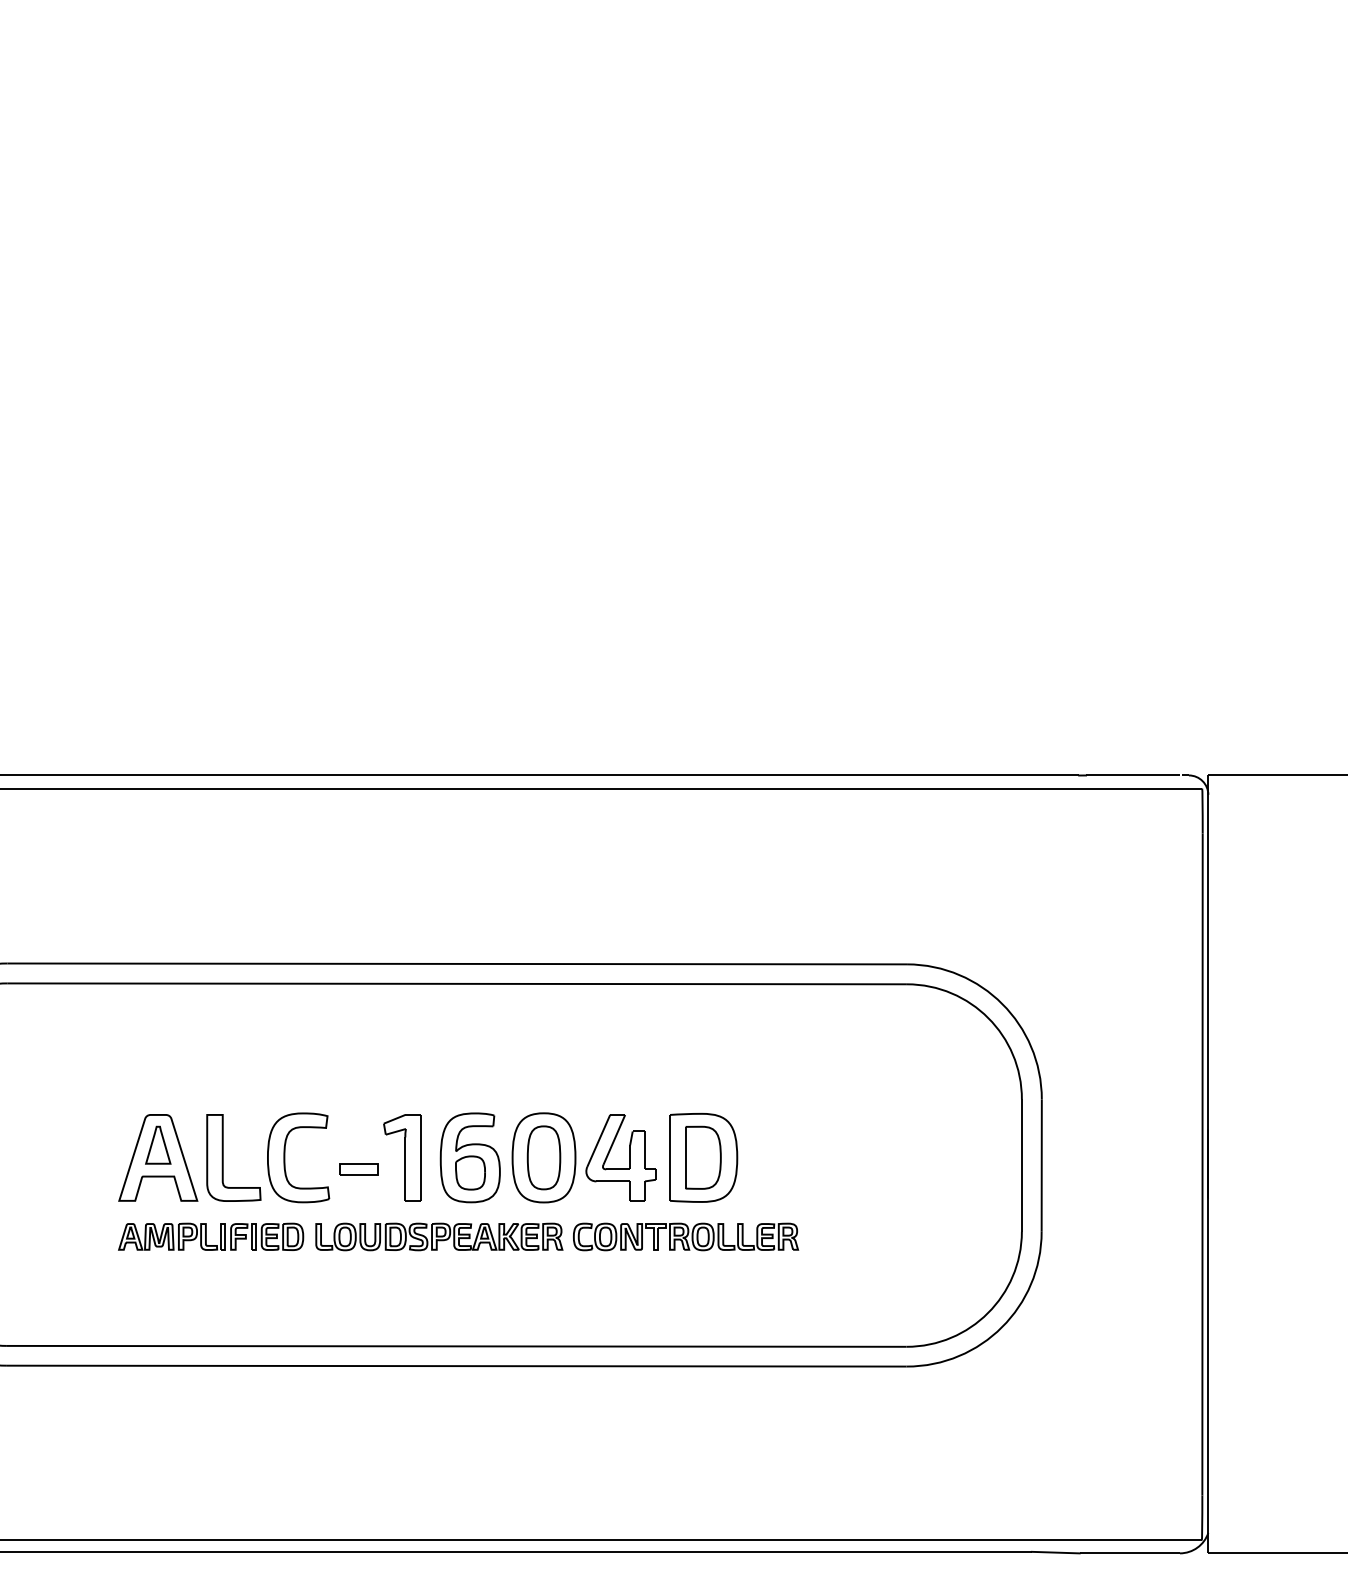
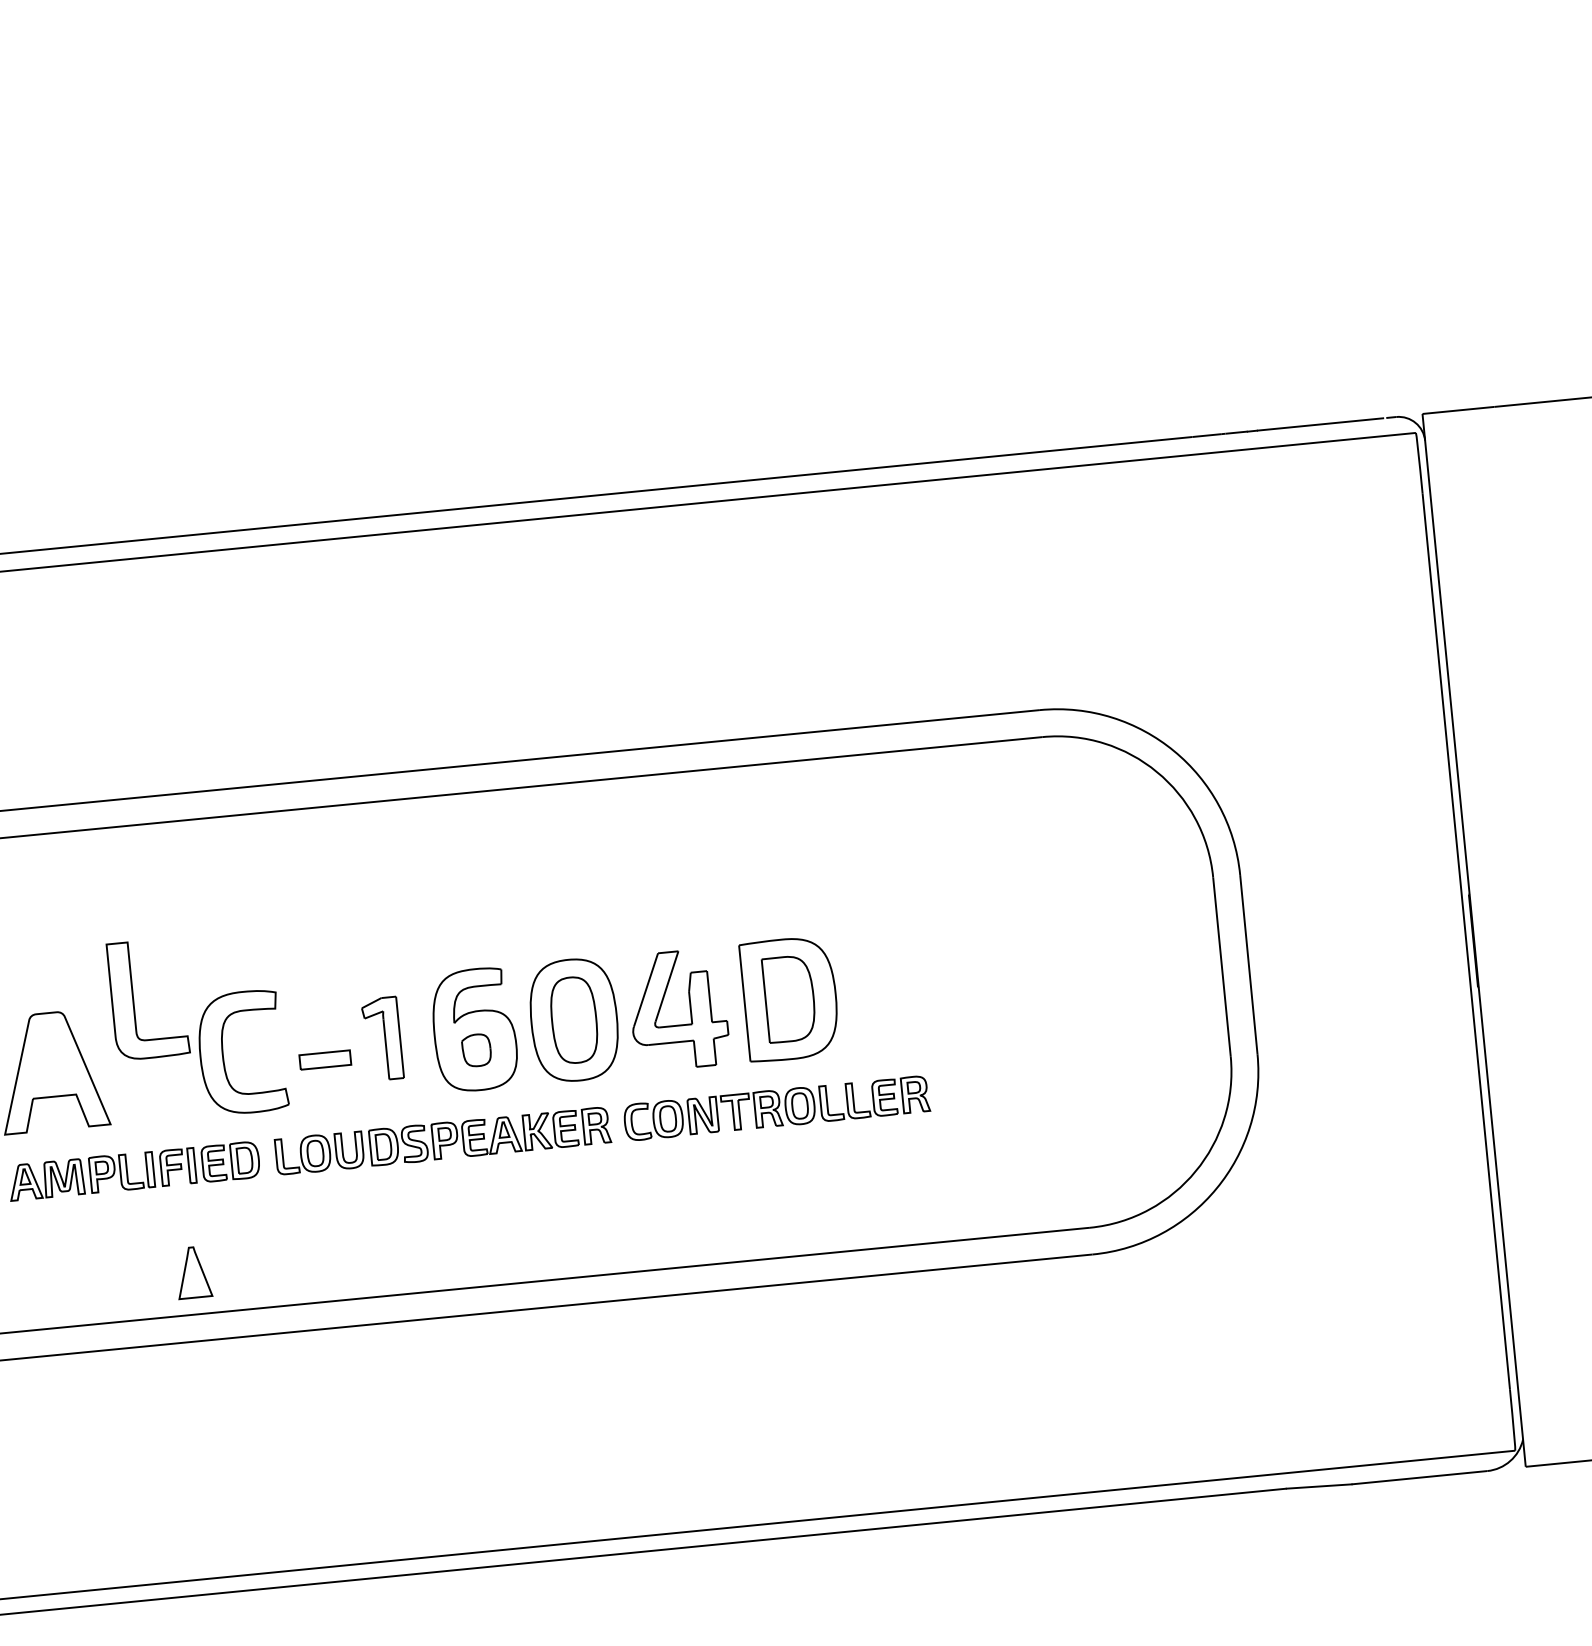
part: (158, 1144) -> (193, 1271), moved
part: (223, 1157) -> (134, 999), moved
part: (402, 1157) -> (382, 1038), size x0.7
part: (470, 1172) -> (476, 1049), size x0.7

